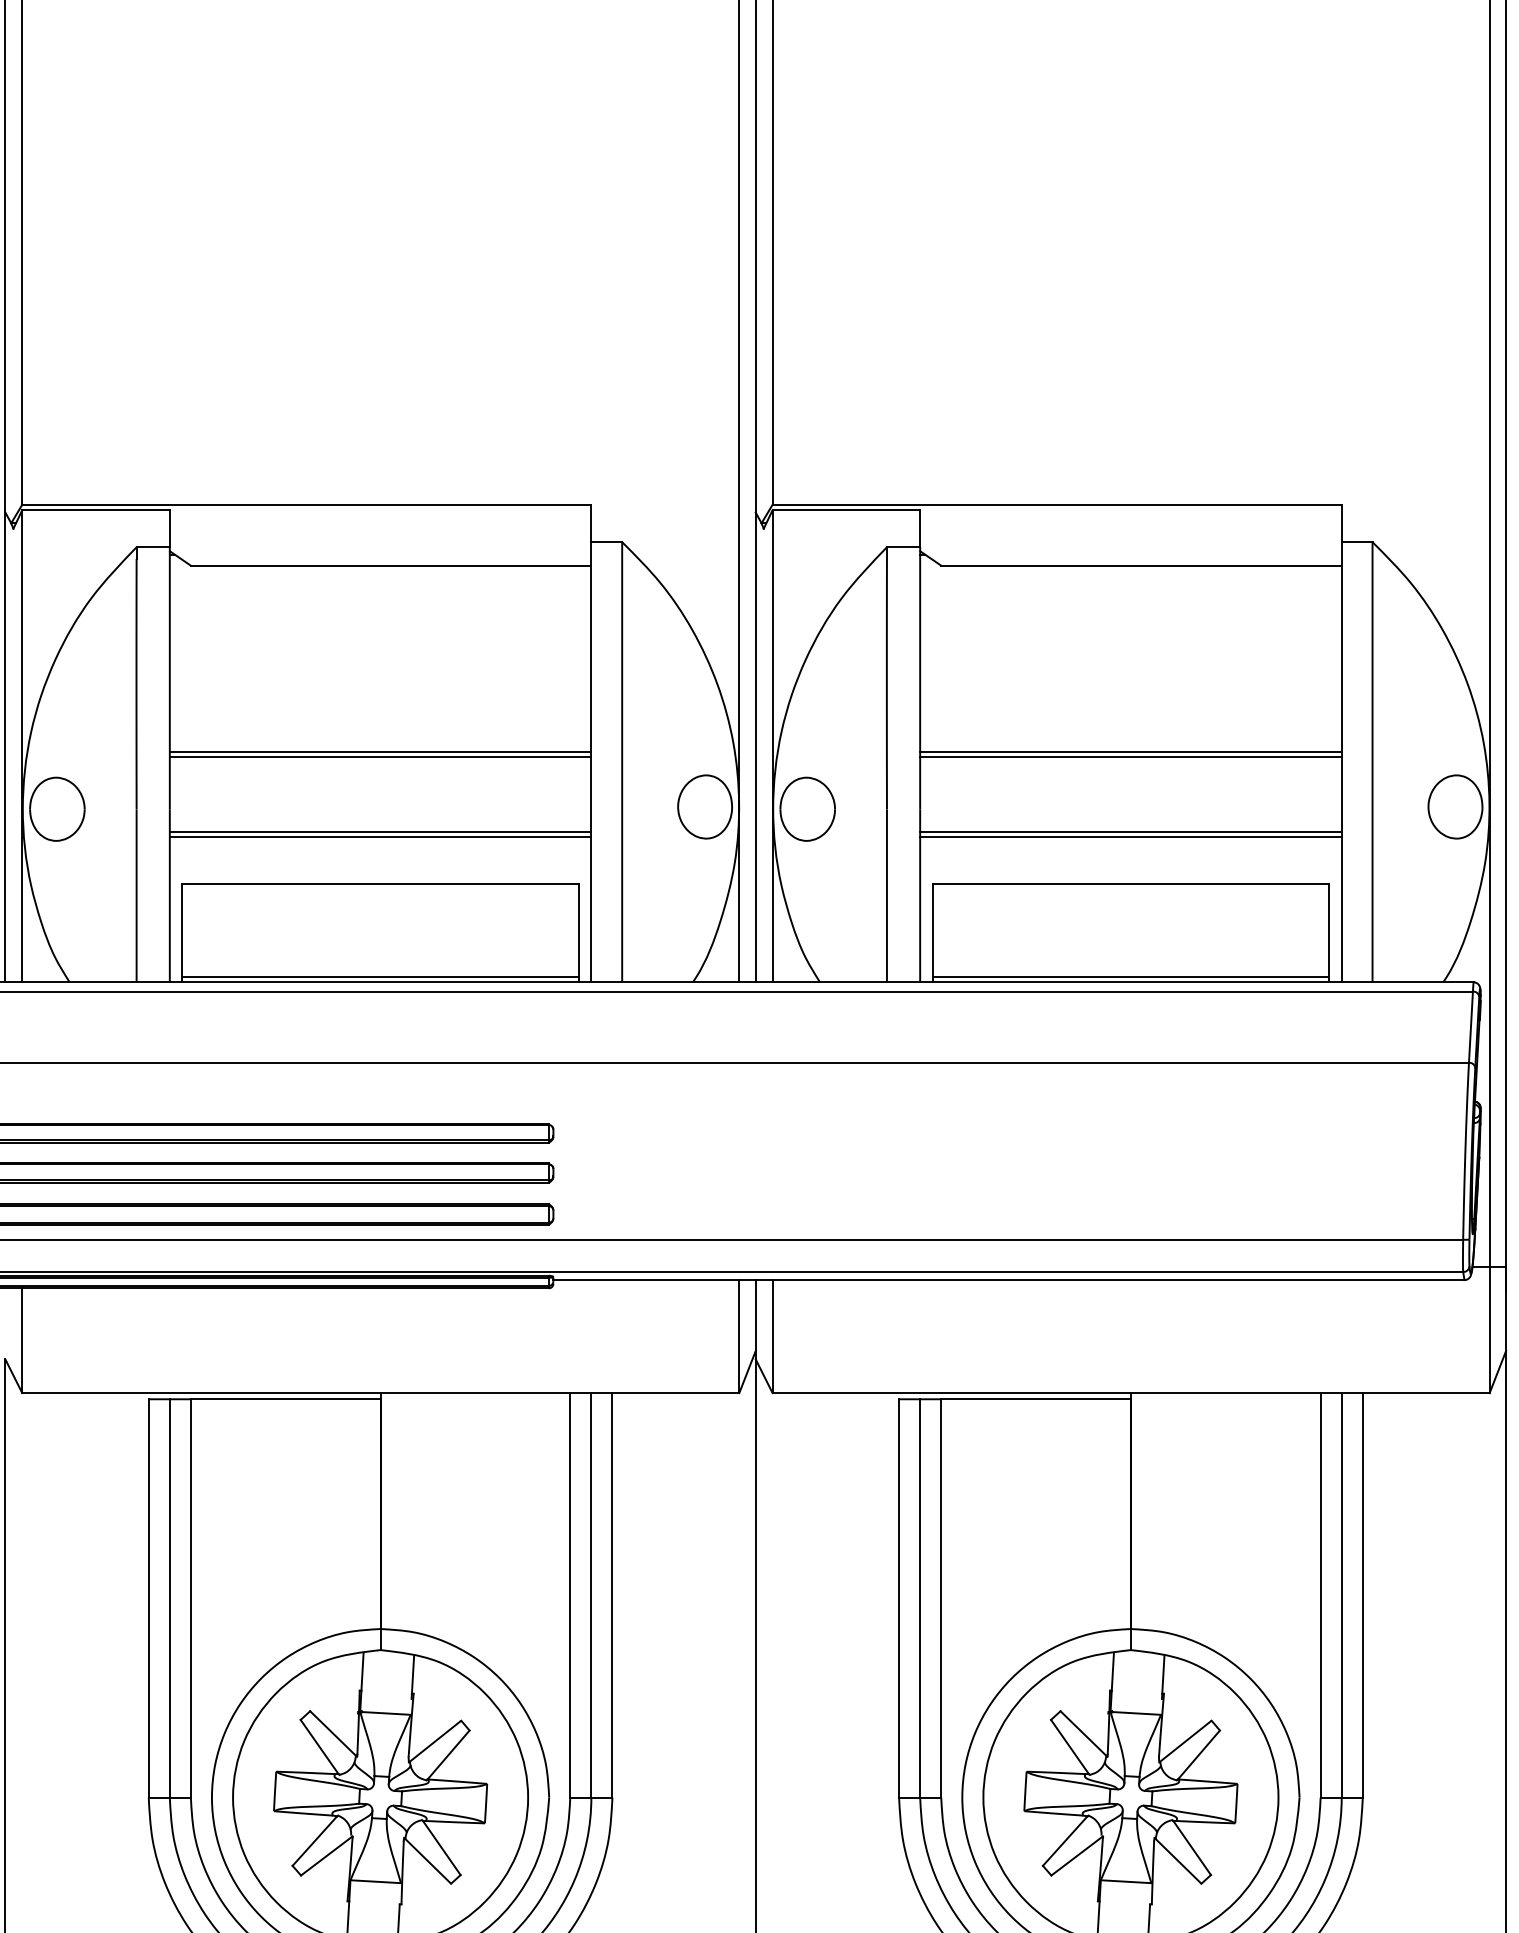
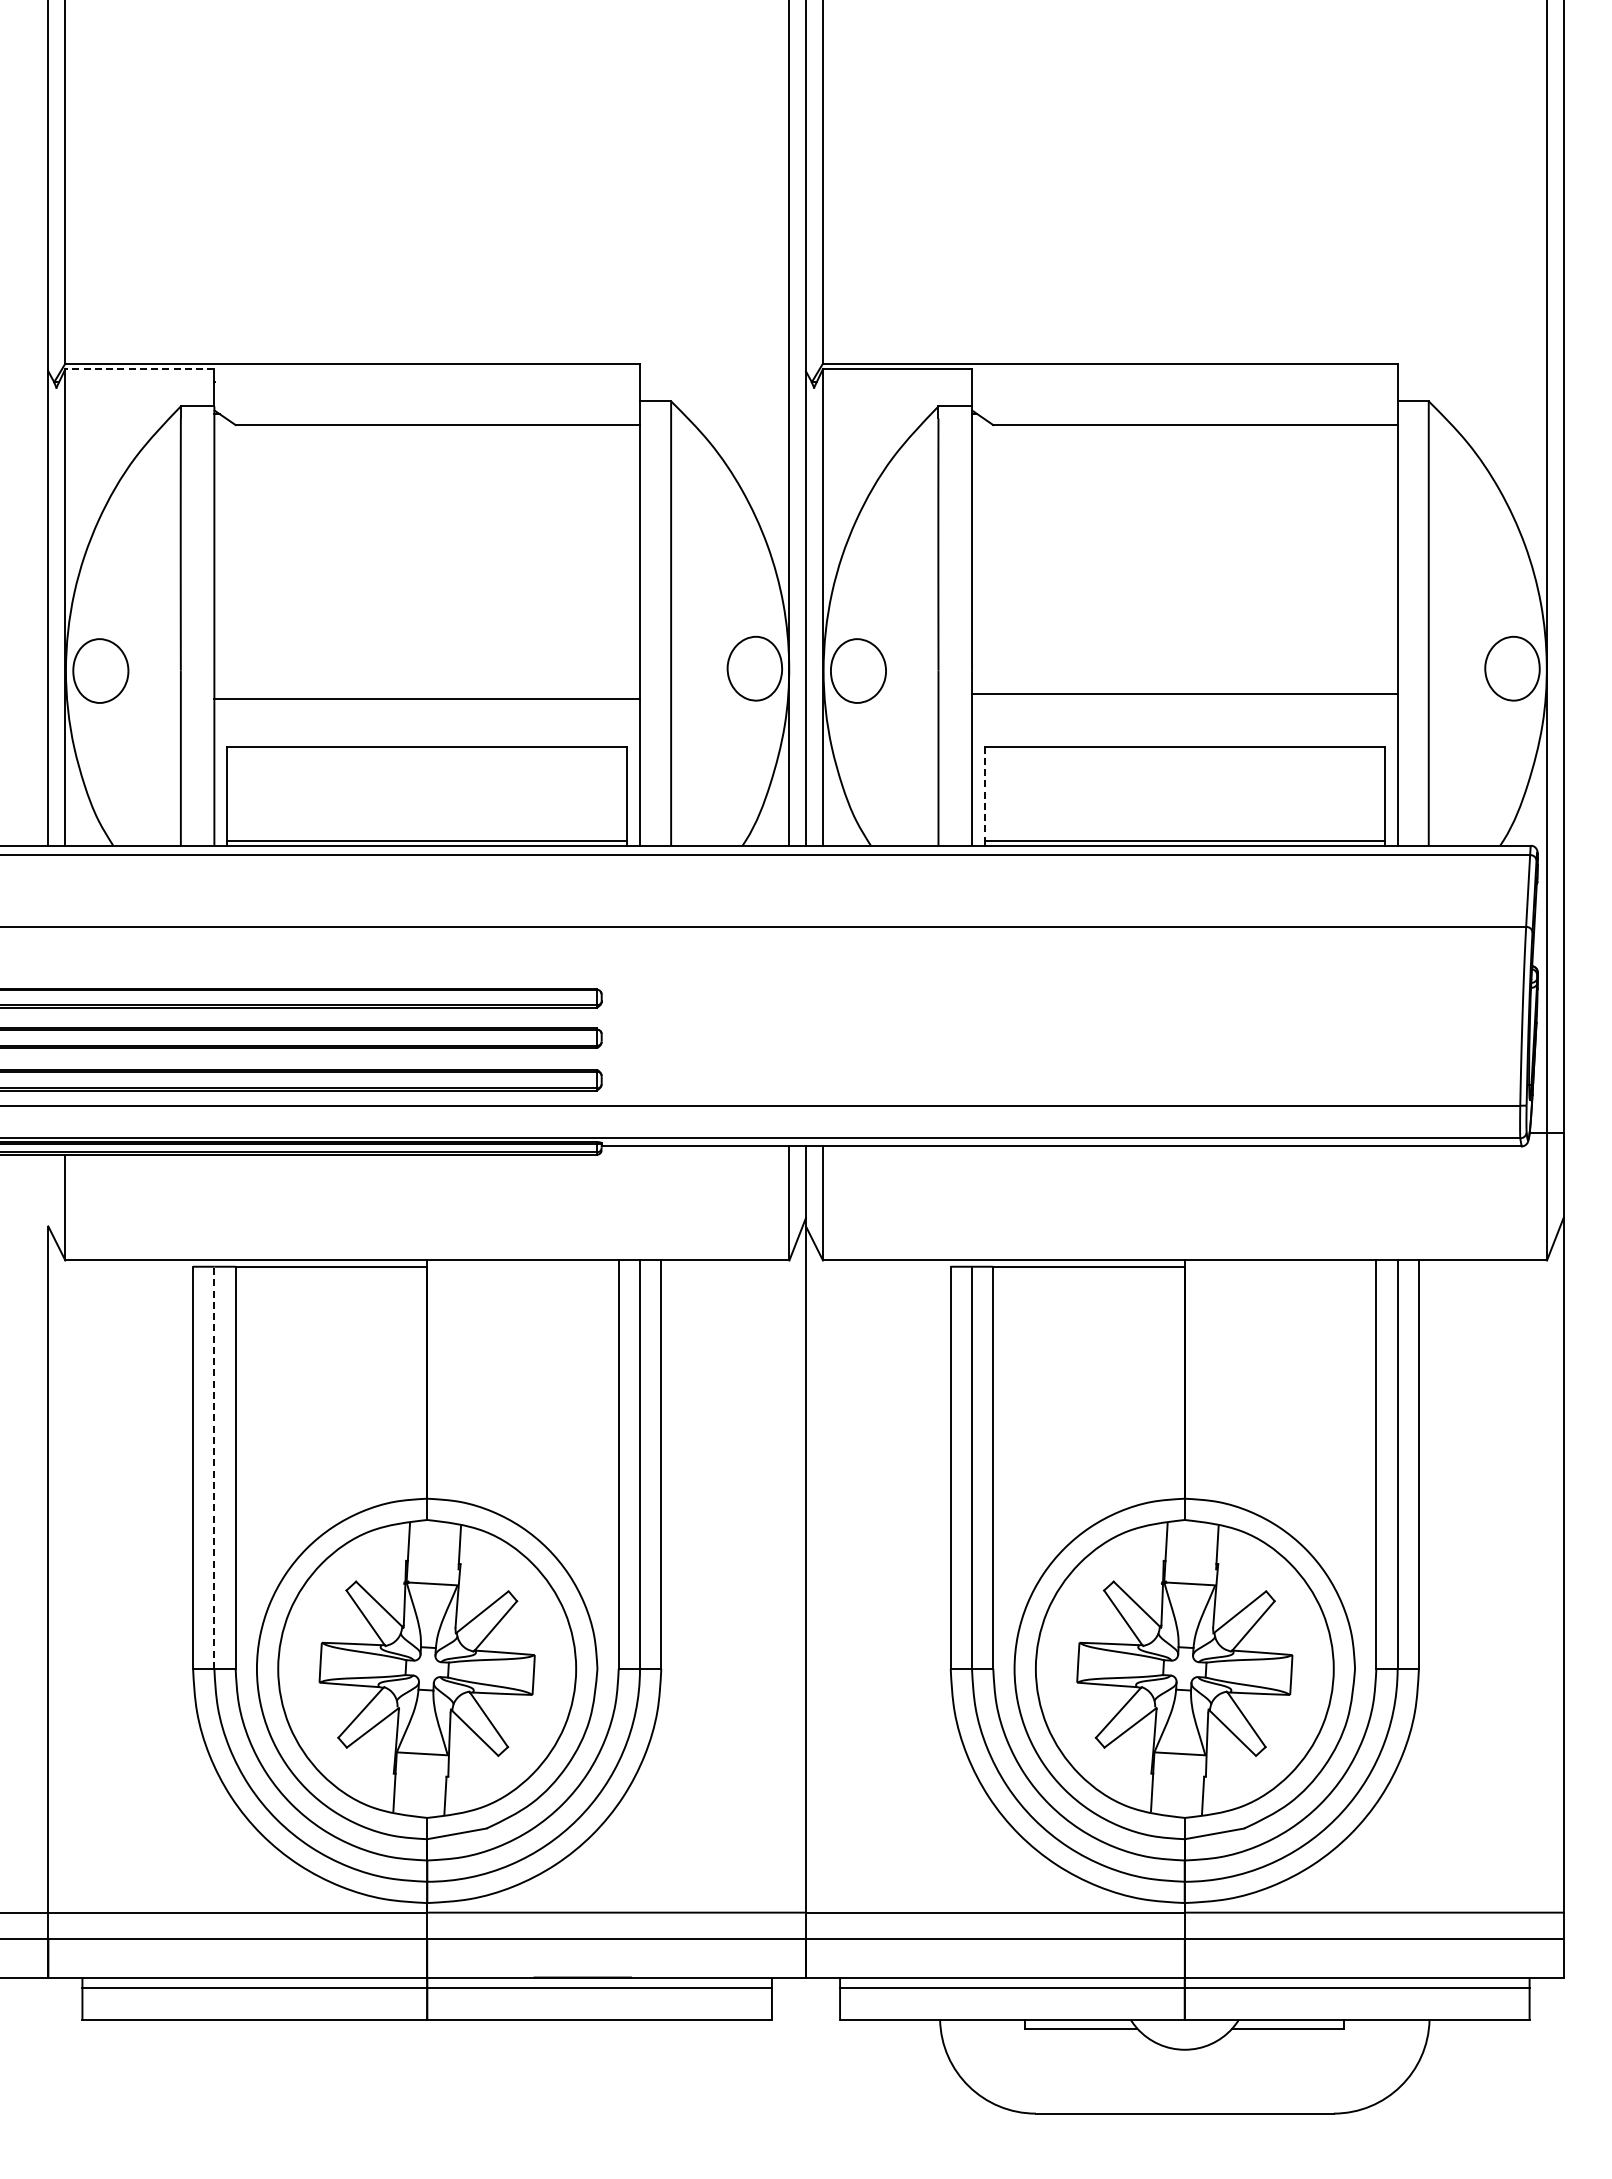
line: (95, 509) -> (139, 368), solid -> dashed
line: (380, 752) -> (427, 613), removed
line: (1130, 752) -> (1184, 613), removed
line: (380, 757) -> (427, 618), removed
line: (1130, 757) -> (1184, 618), removed
line: (380, 832) -> (427, 694), removed
line: (1130, 837) -> (1184, 699), removed
line: (932, 930) -> (984, 793), solid -> dashed
line: (169, 1598) -> (214, 1467), solid -> dashed

